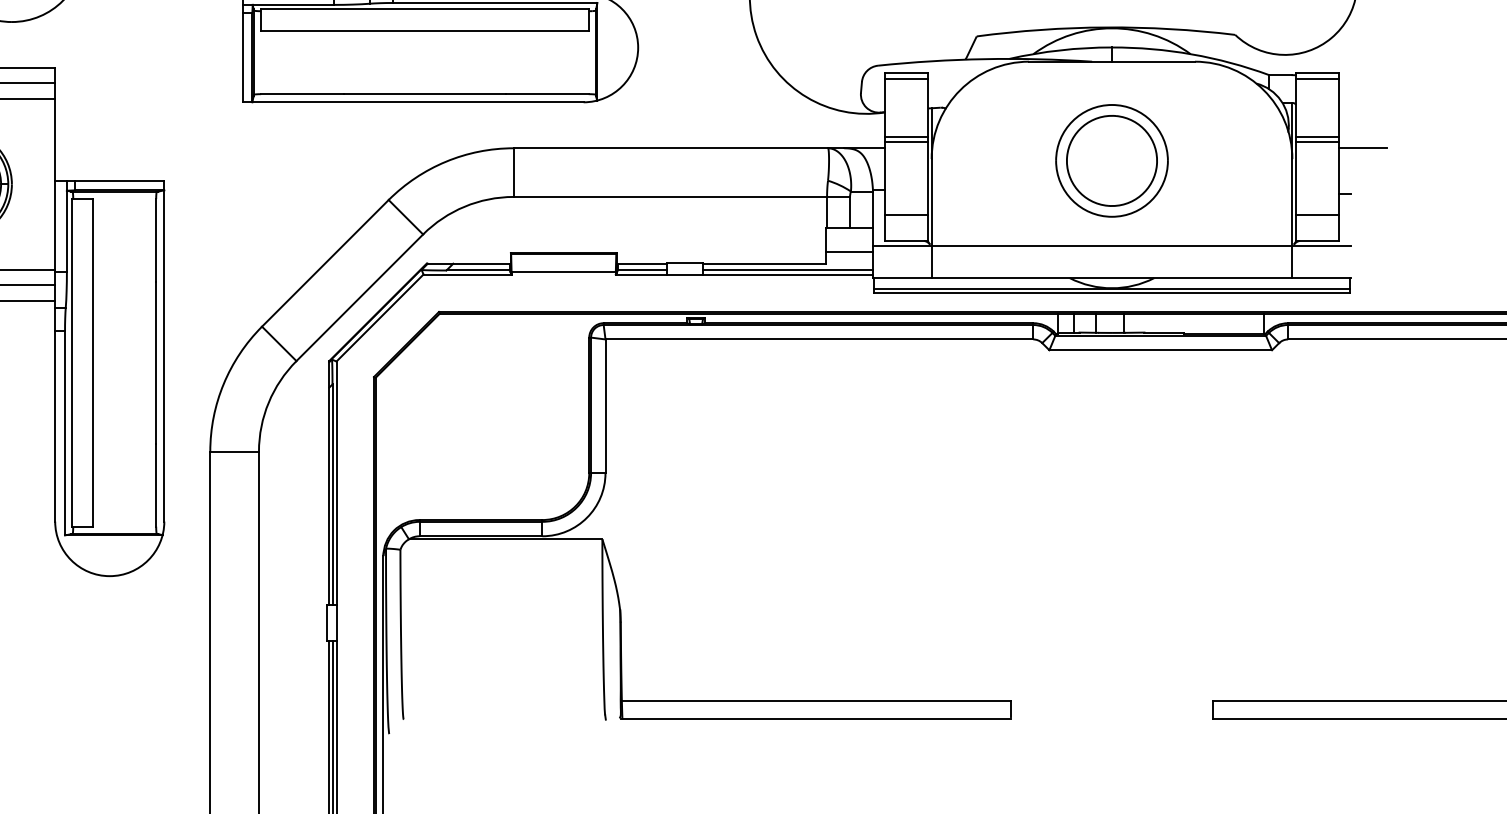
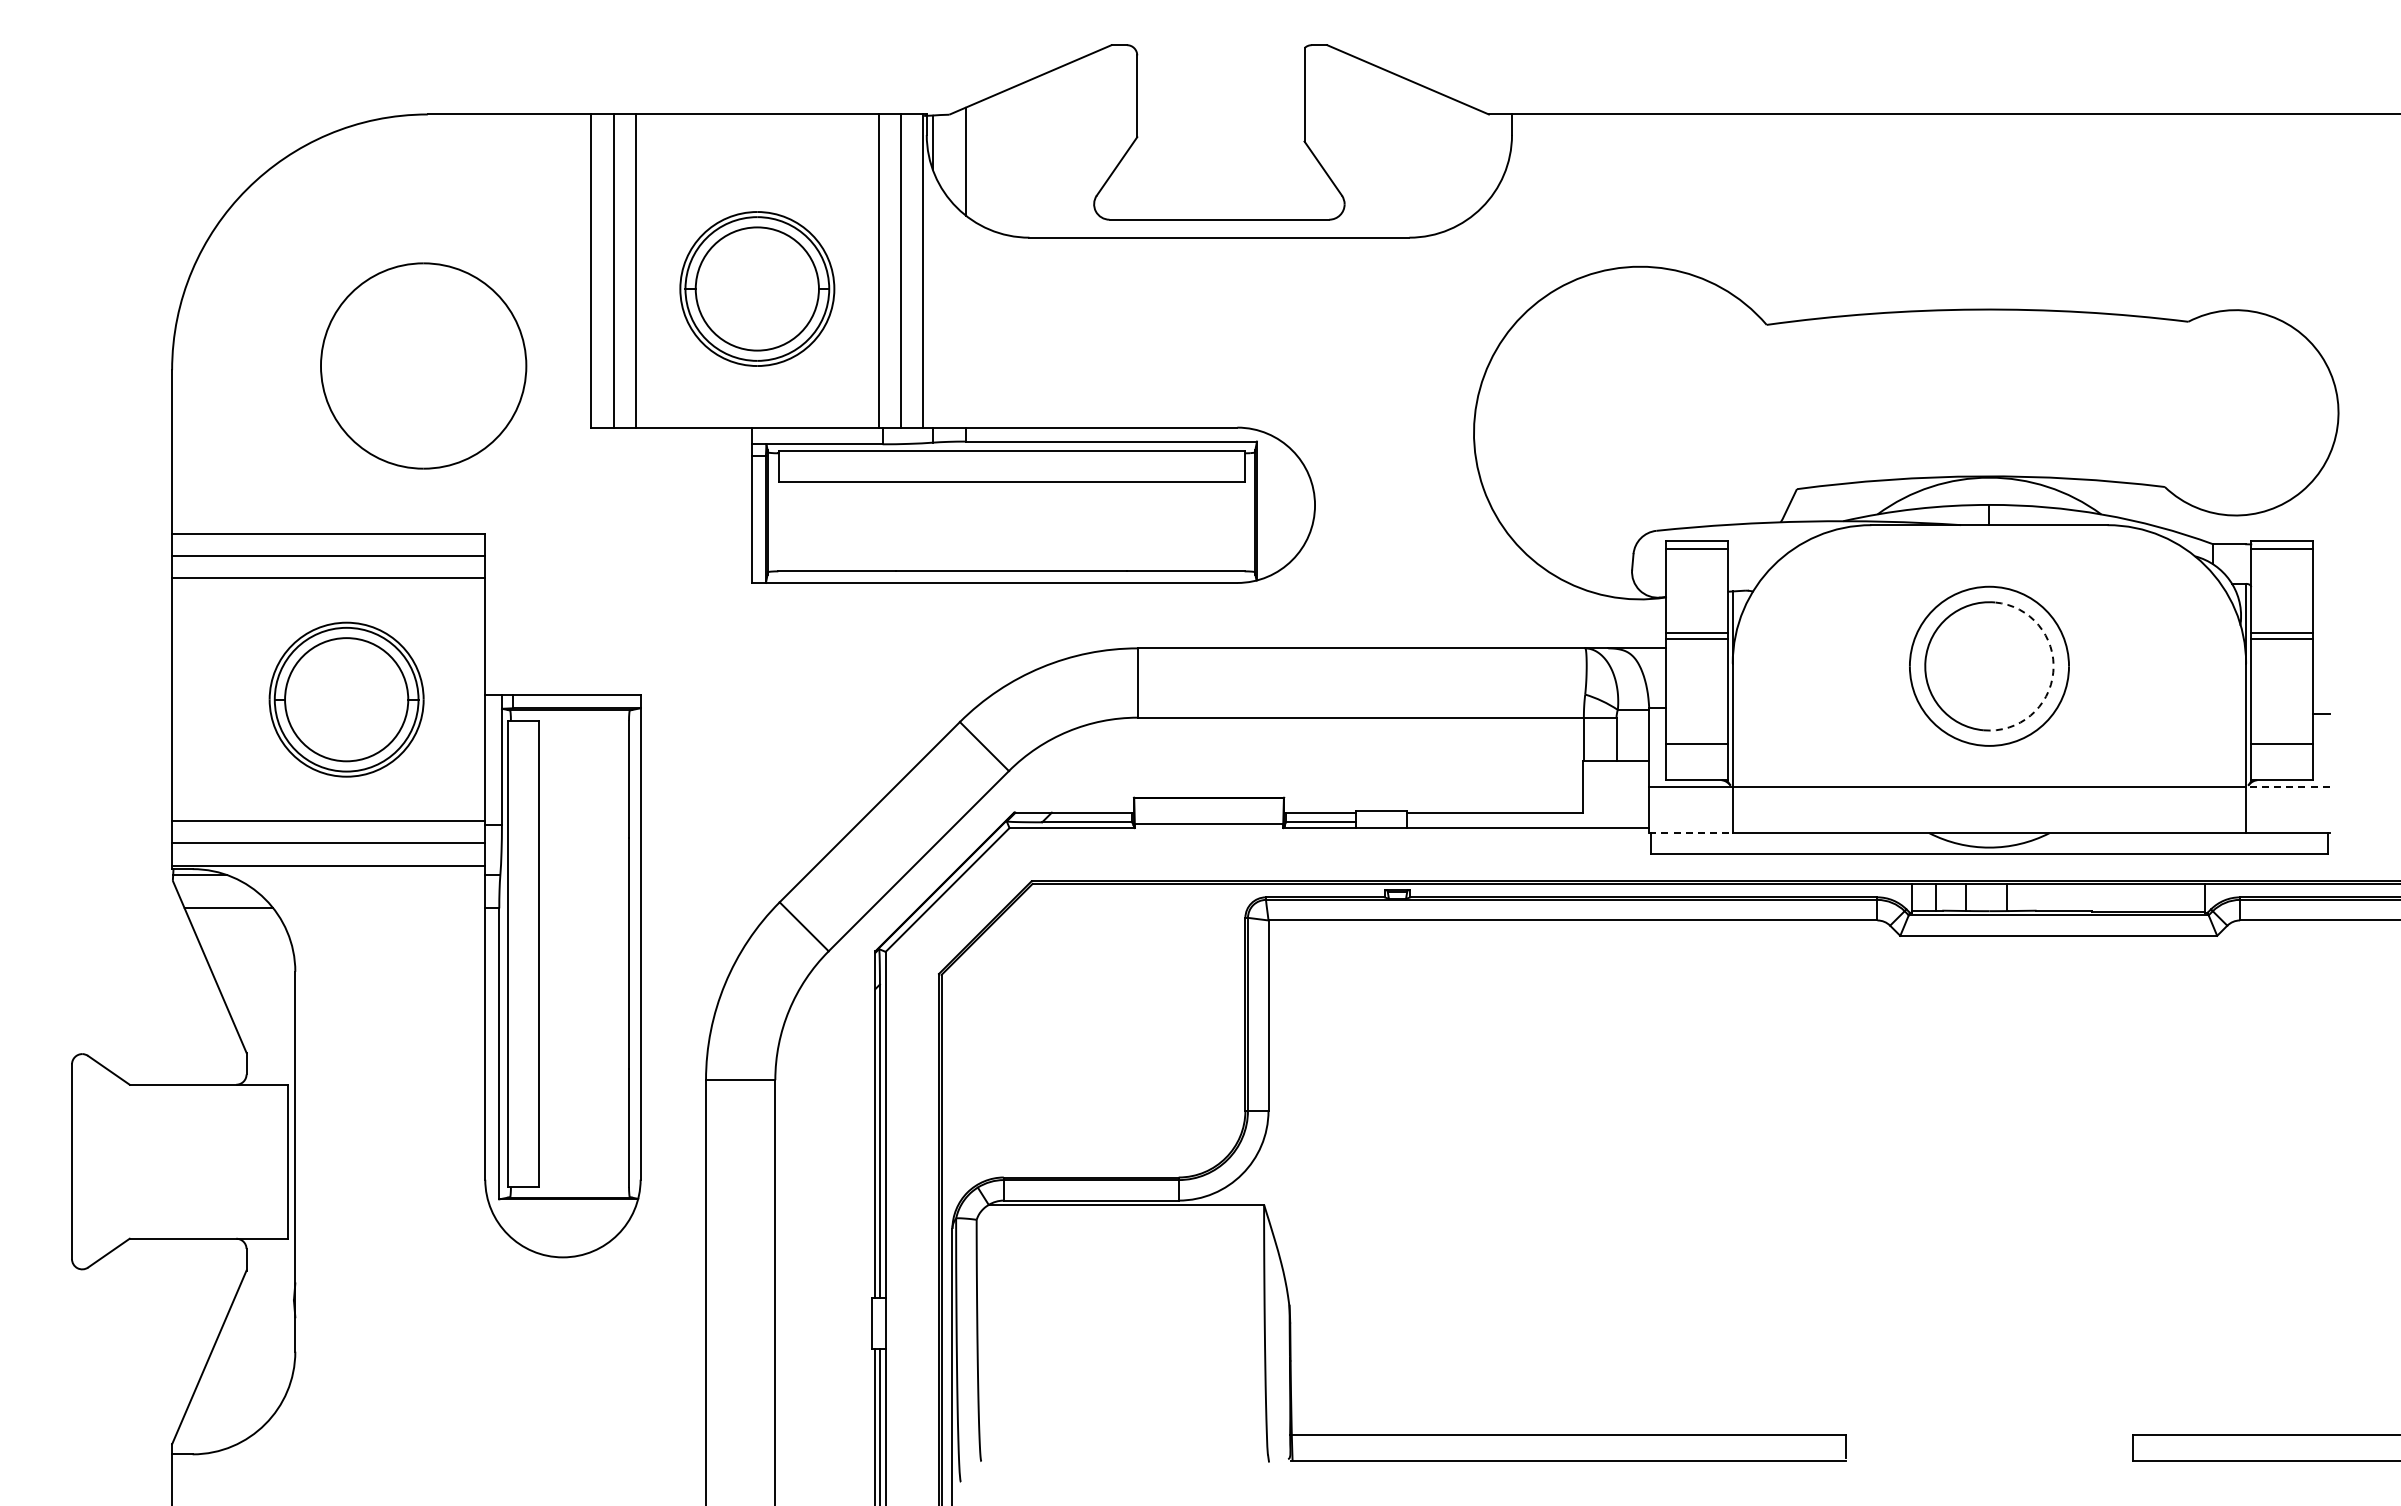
line: (1362, 148) -> (2346, 648), removed
arc: (1157, 165) -> (2053, 672), solid -> dashed
line: (1321, 245) -> (2287, 786), solid -> dashed
line: (849, 252) -> (1615, 796), removed
line: (787, 270) -> (1527, 822), removed
line: (901, 278) -> (1690, 833), solid -> dashed
line: (1112, 288) -> (1989, 847), removed

